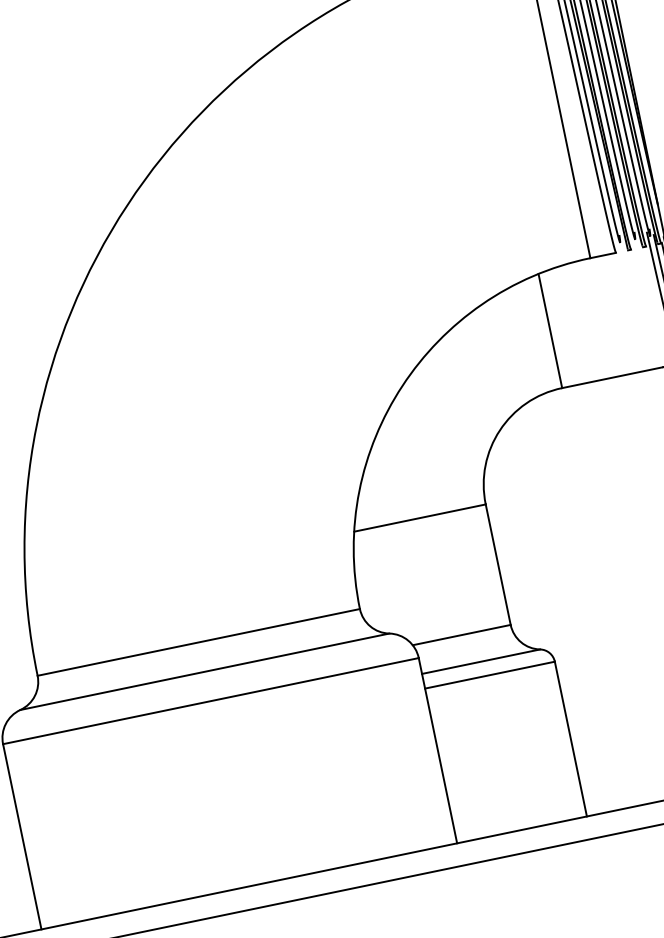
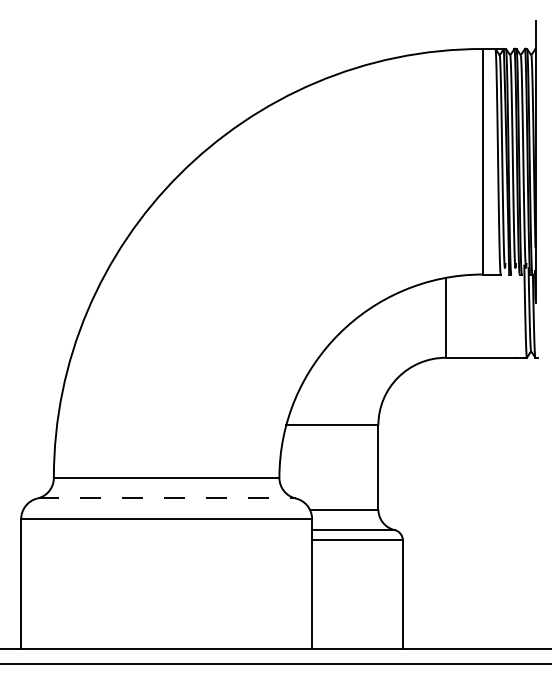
line: (206, 671) -> (167, 498), solid -> dashed

